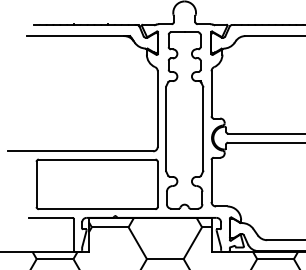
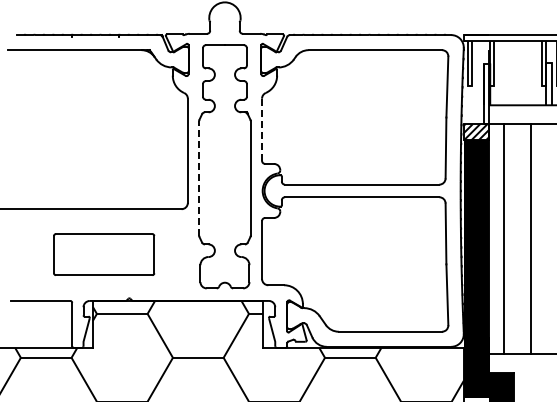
line: (211, 94) -> (262, 130), solid -> dashed
line: (166, 128) -> (199, 177), solid -> dashed
part: (96, 184) -> (103, 254), size x0.6

